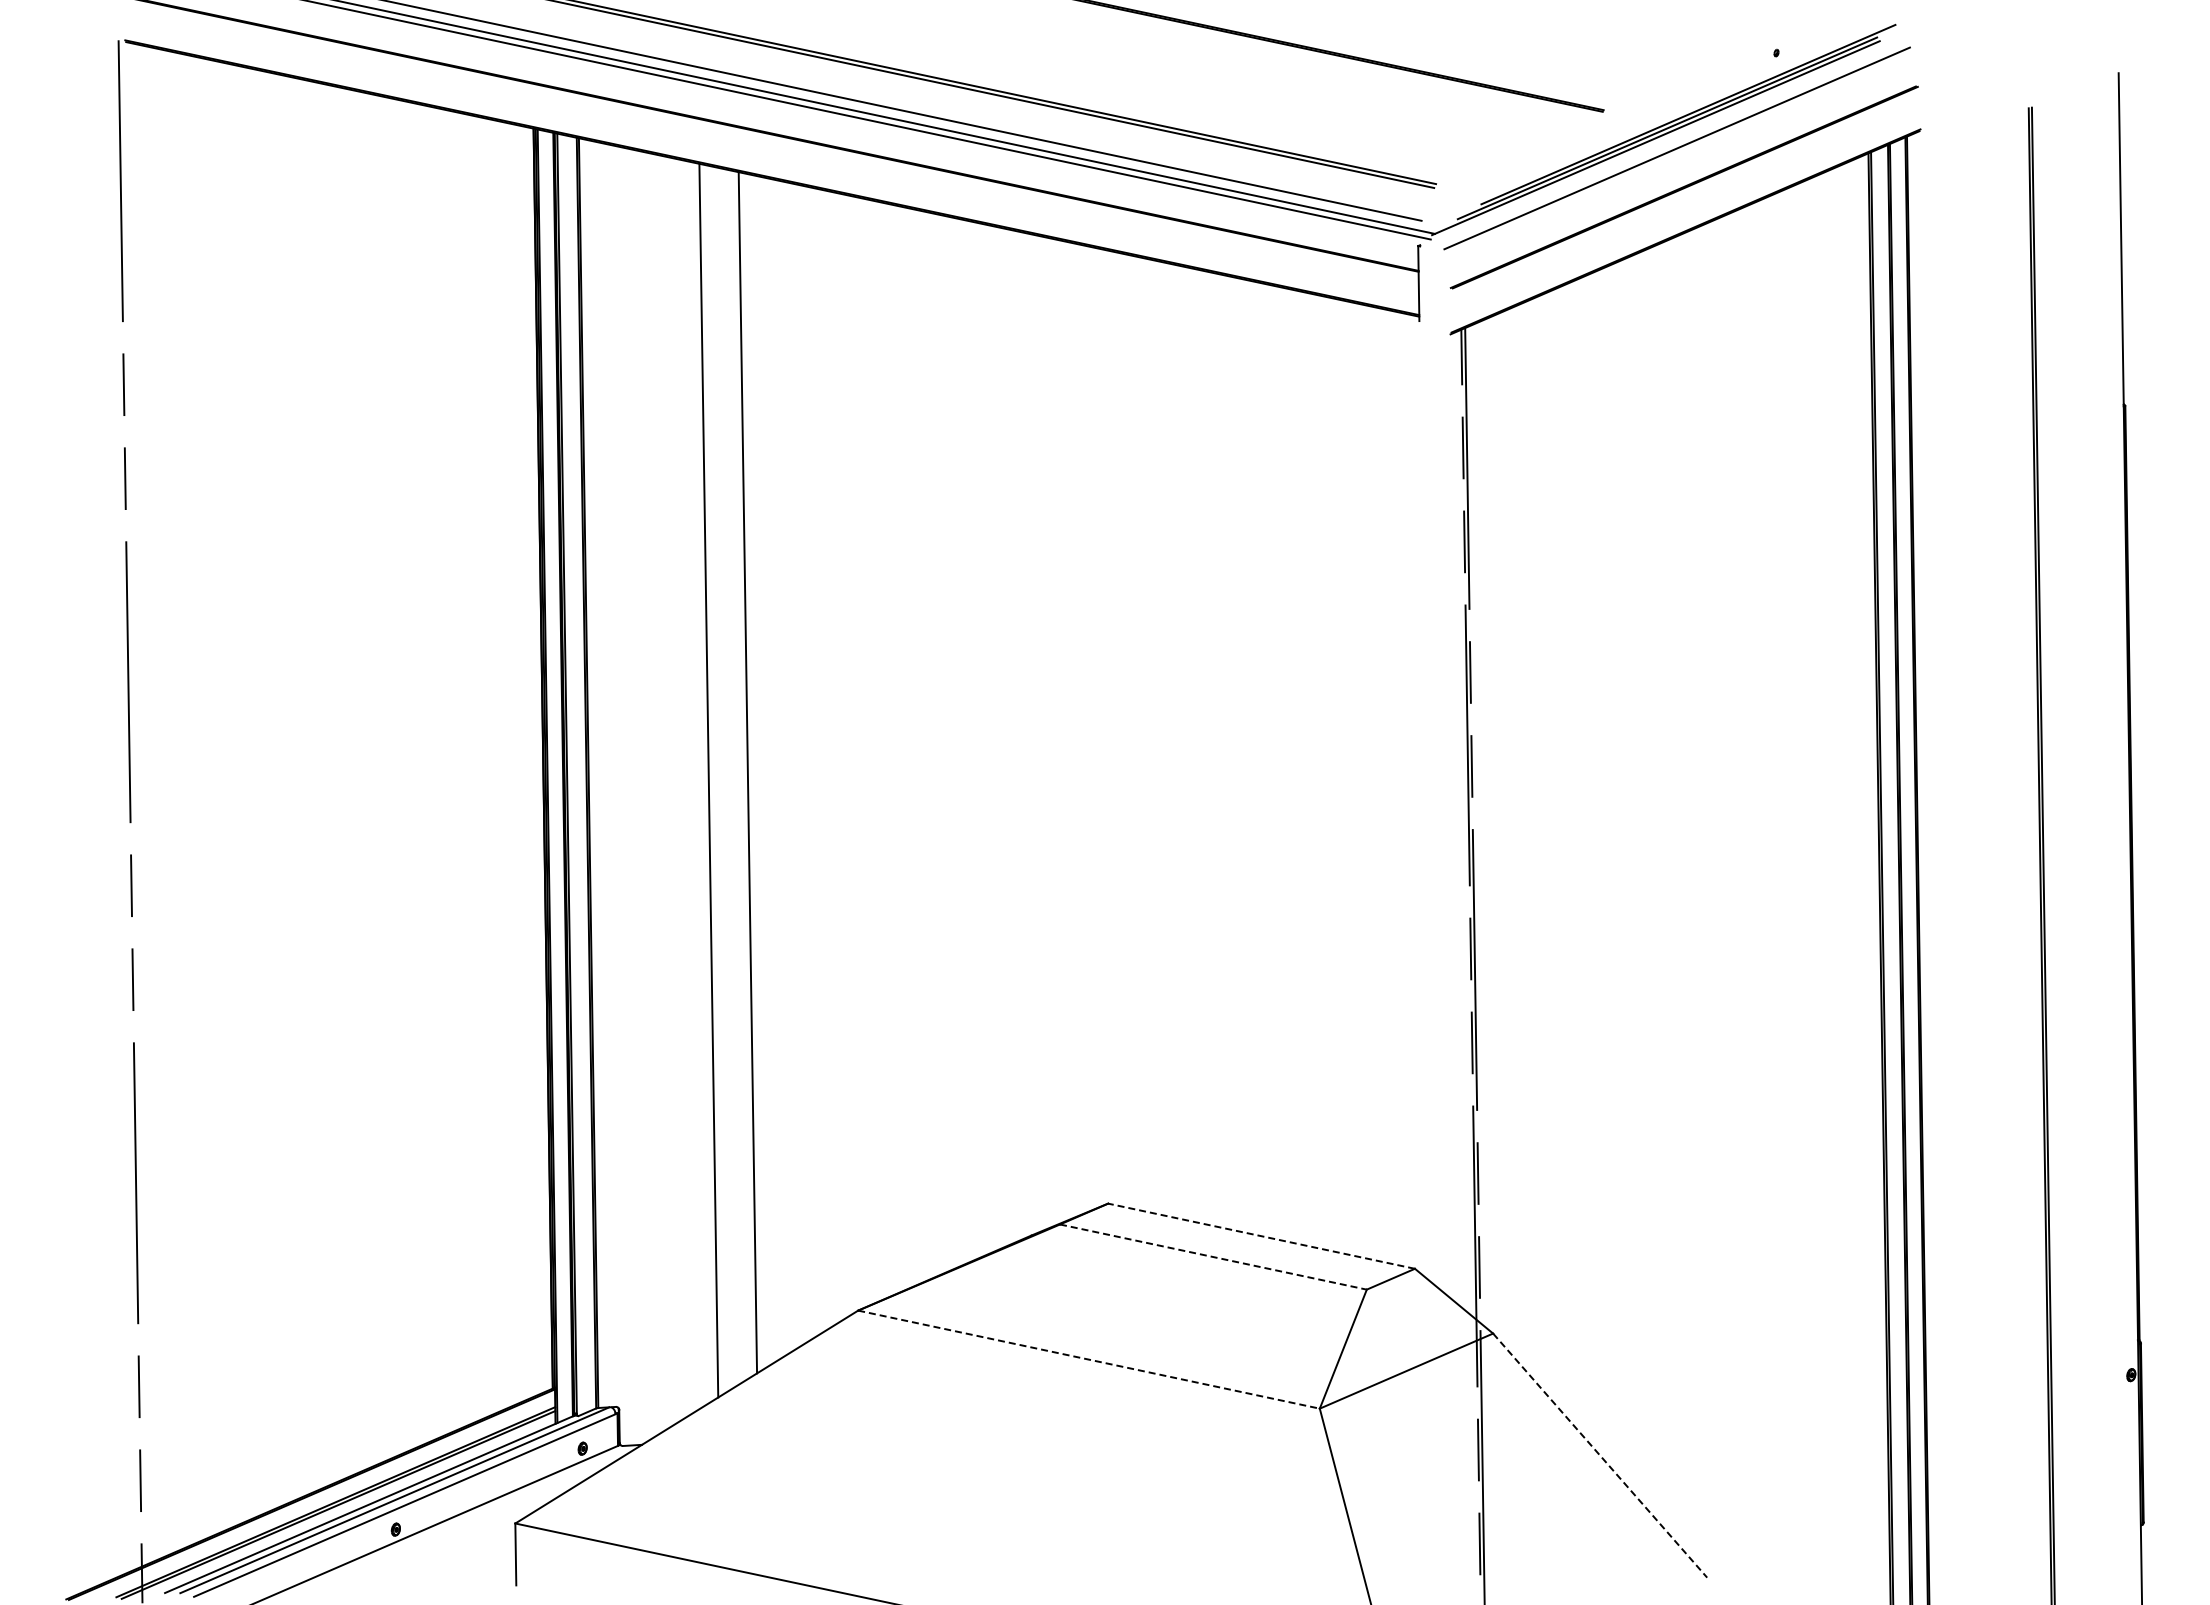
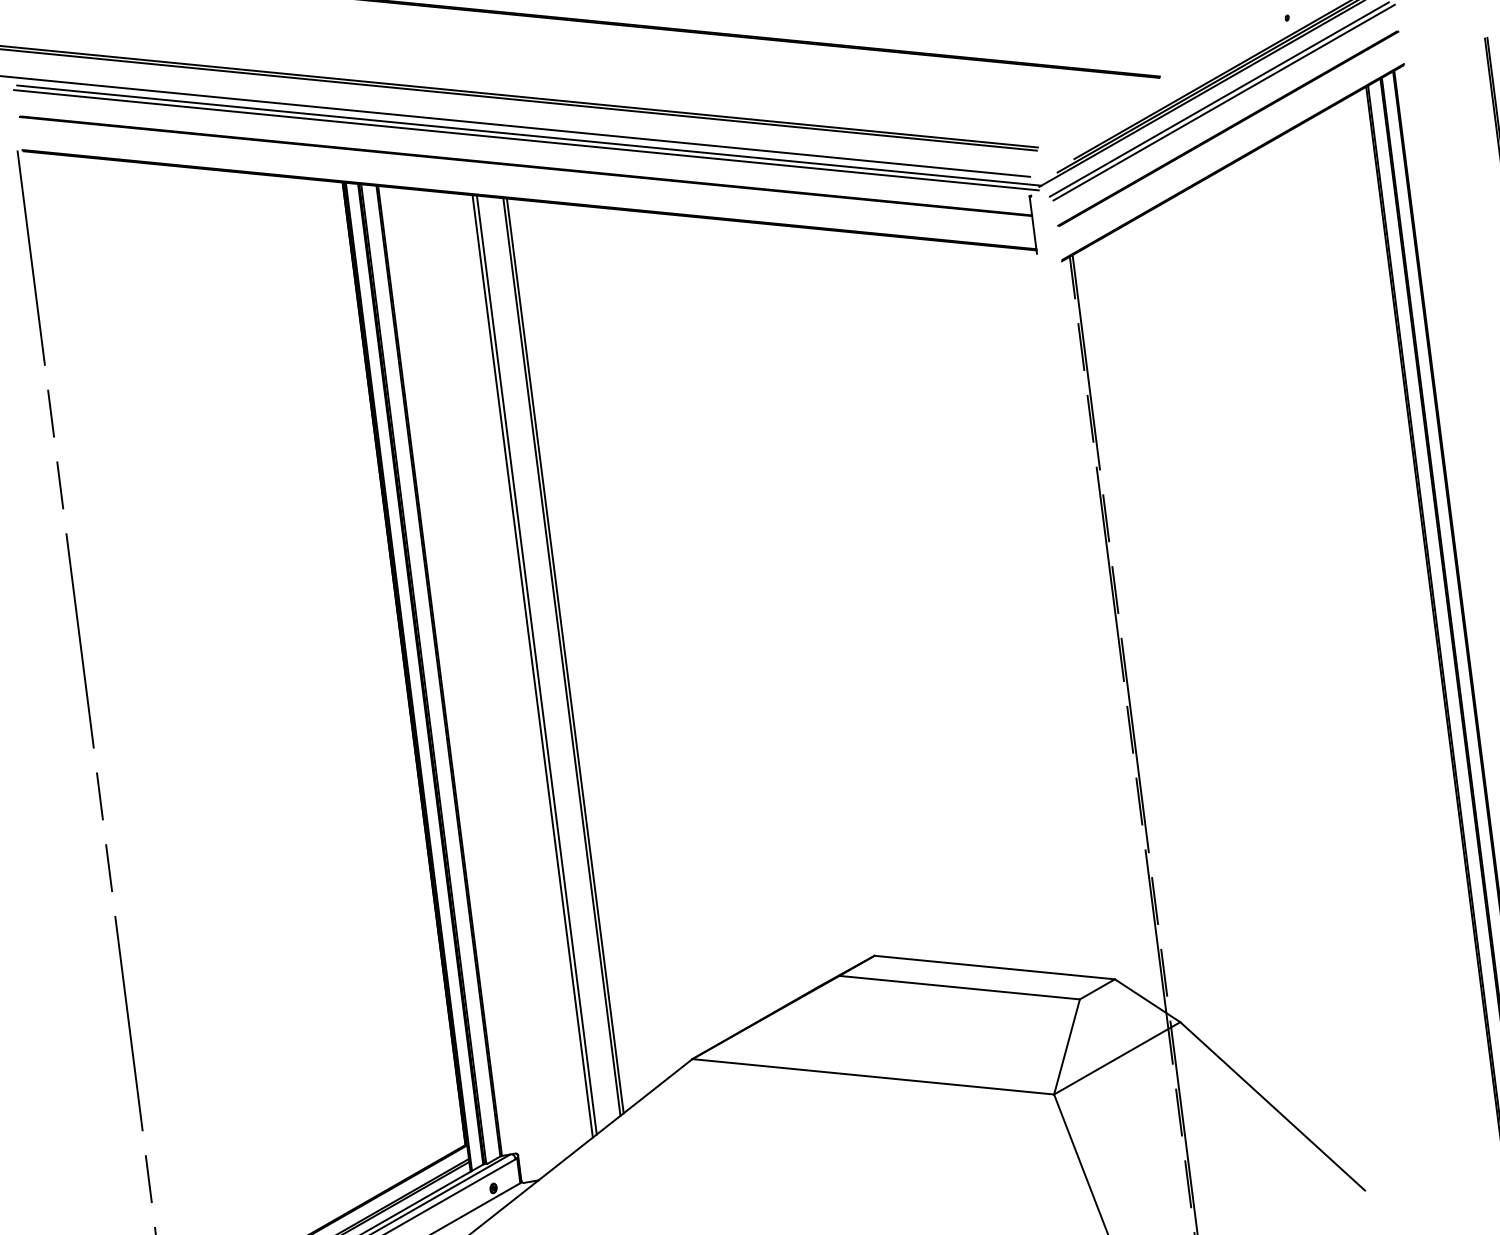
line: (1682, 152) -> (1223, 102), added
line: (752, 771) -> (565, 655), added
line: (713, 779) -> (536, 665), added
line: (1261, 1236) -> (994, 967), dashed -> solid
line: (1213, 1257) -> (959, 987), dashed -> solid
line: (1088, 1359) -> (872, 1076), dashed -> solid
line: (1600, 1456) -> (1273, 1107), dashed -> solid

